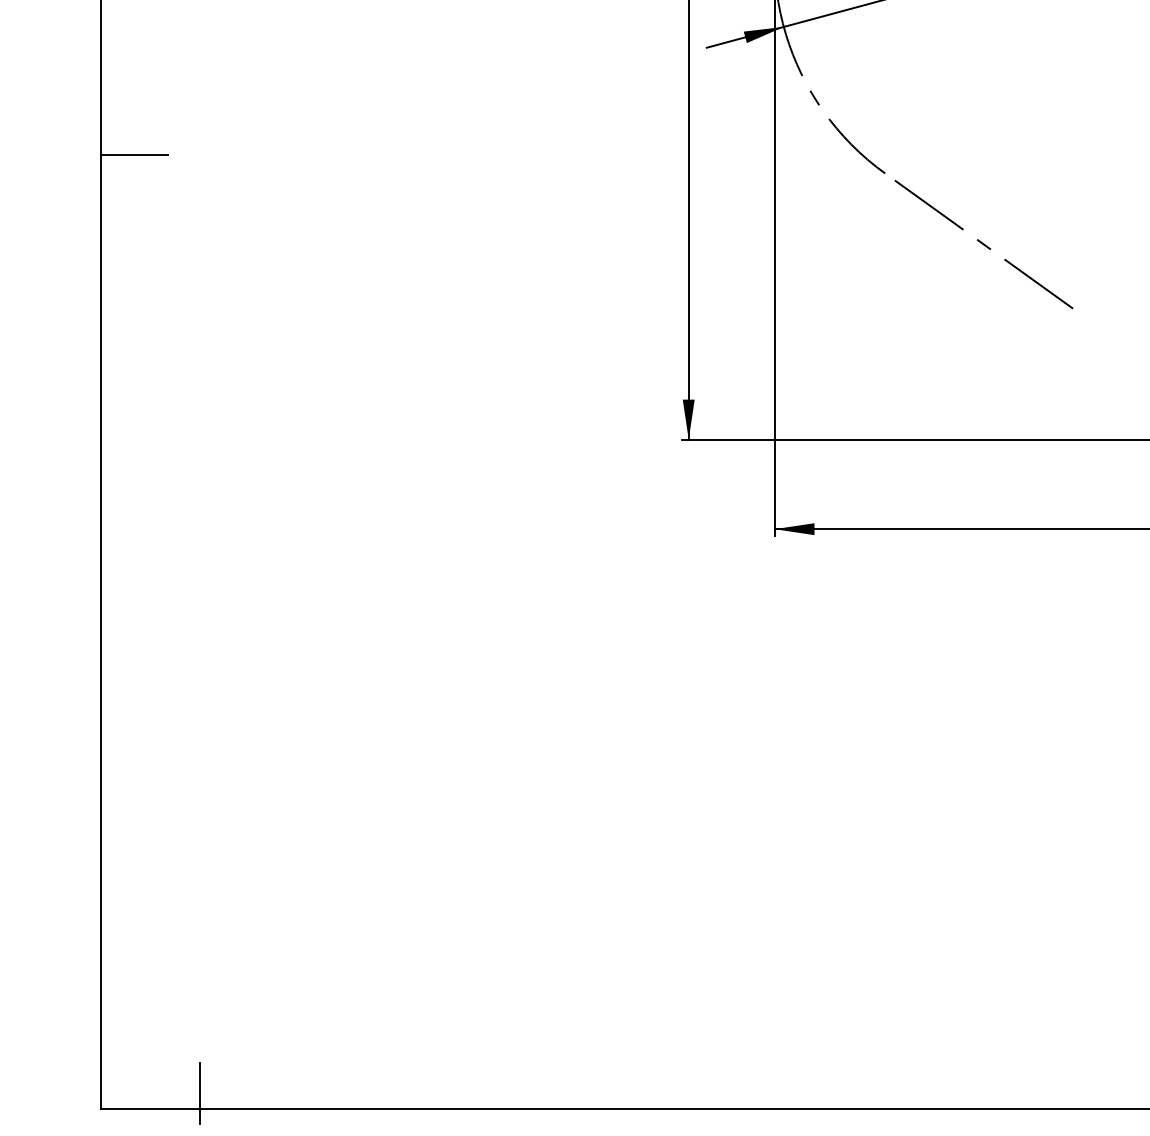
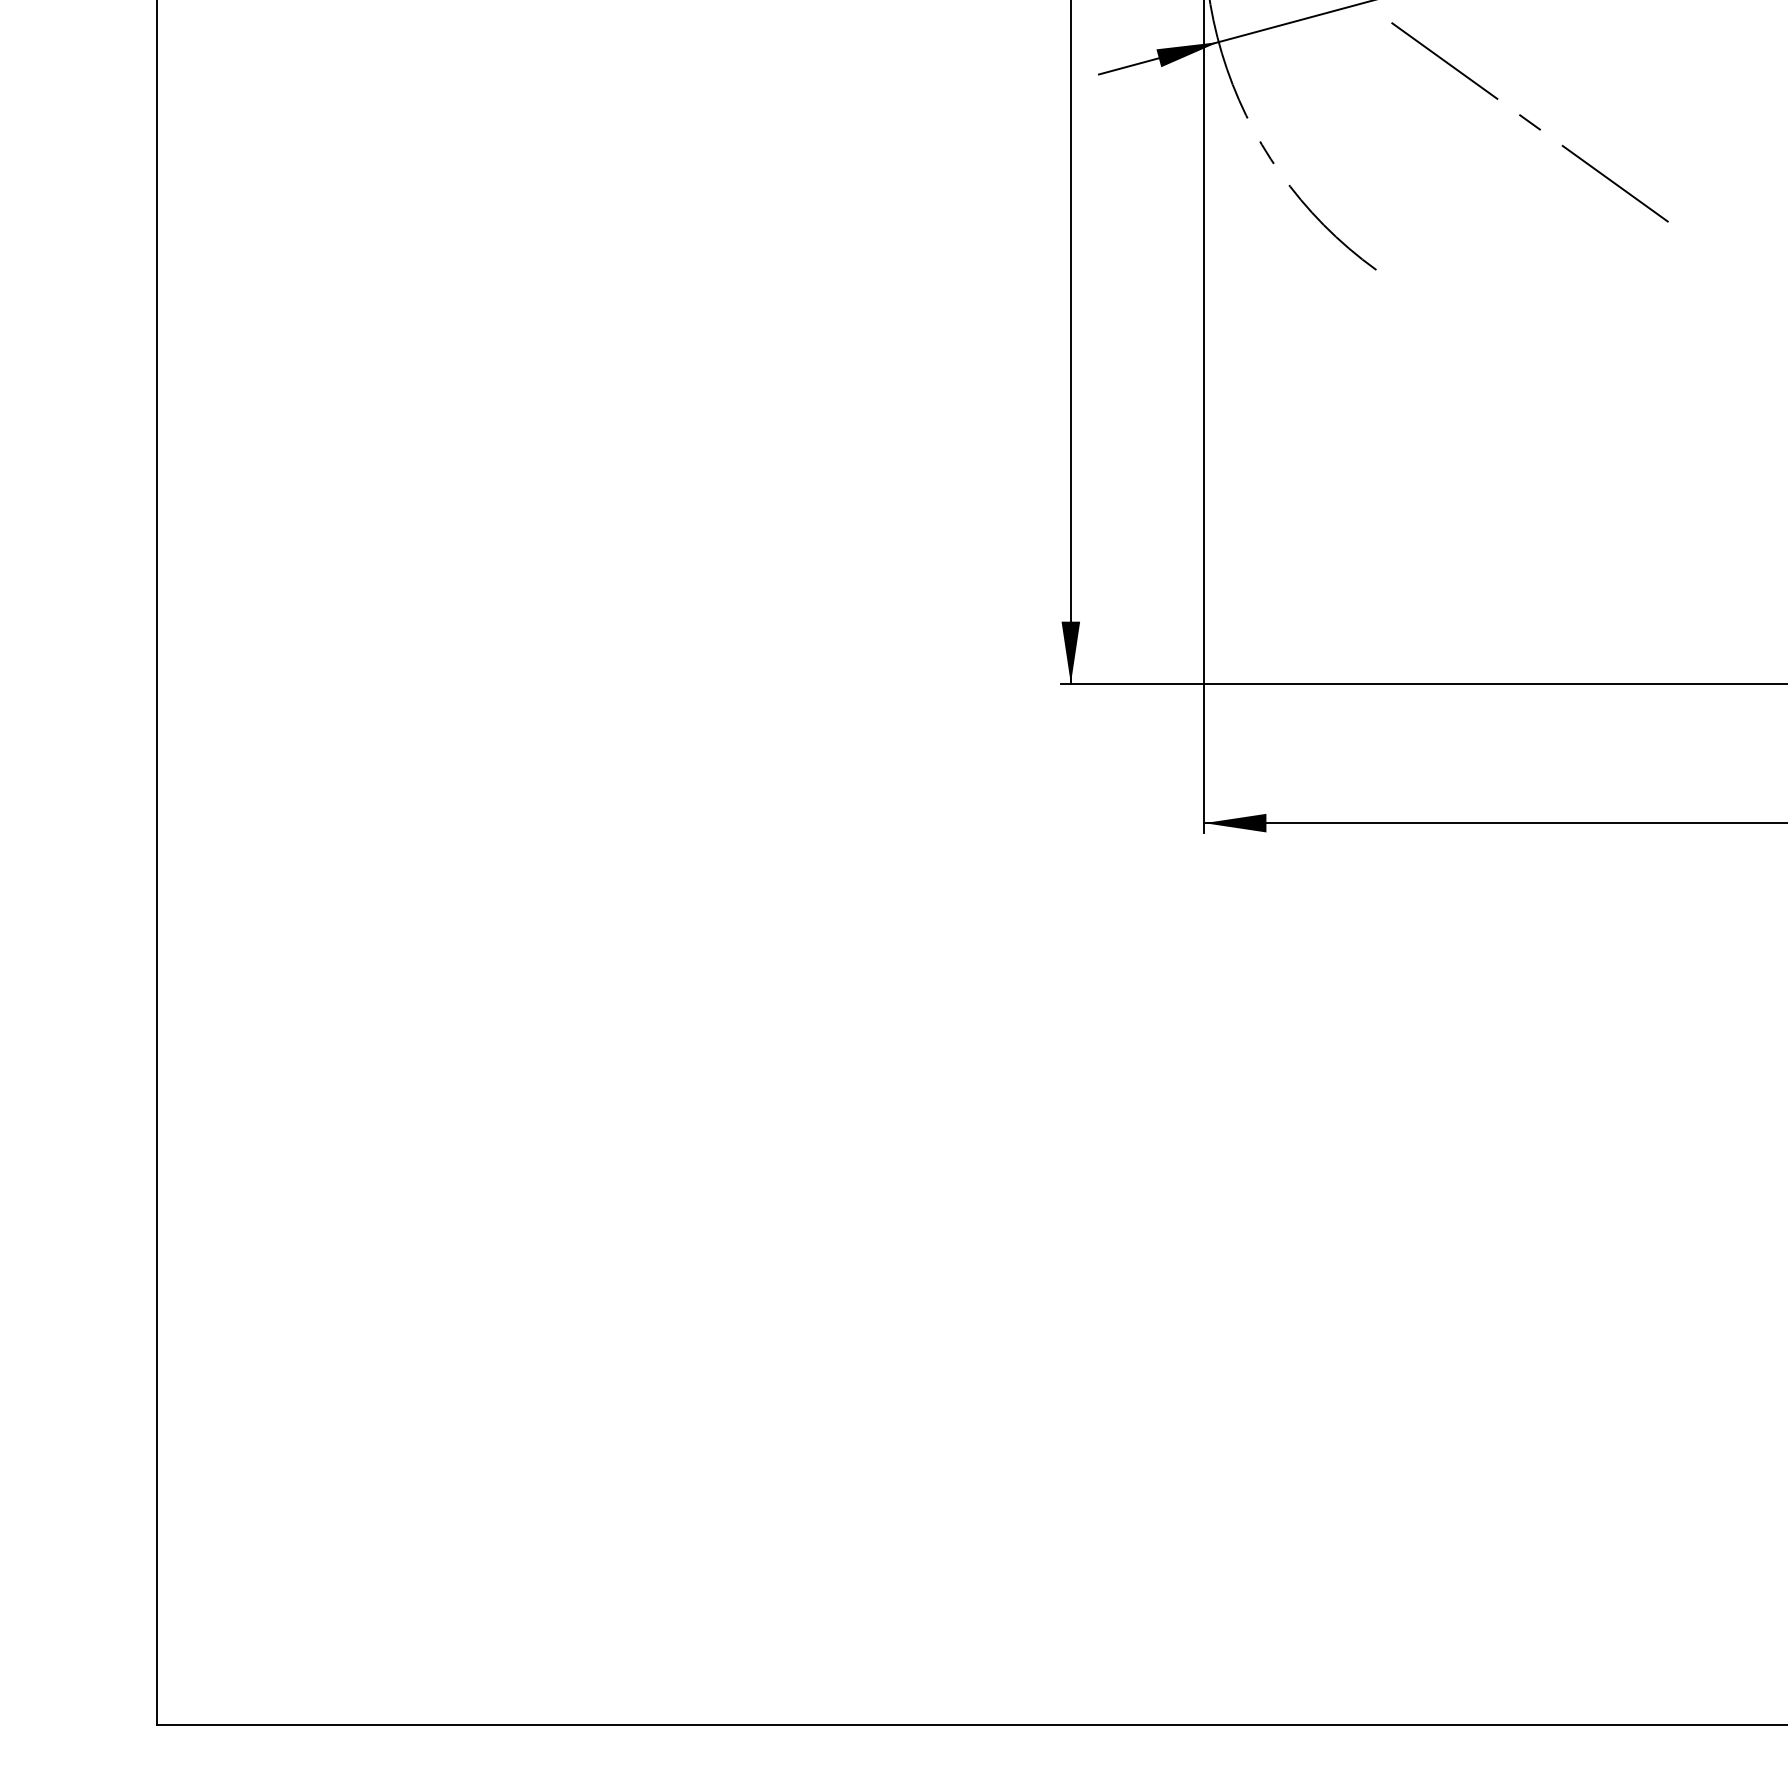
line: (134, 155) -> (208, 242), removed
line: (983, 244) -> (1529, 122), moved
line: (199, 1092) -> (310, 1699), removed

